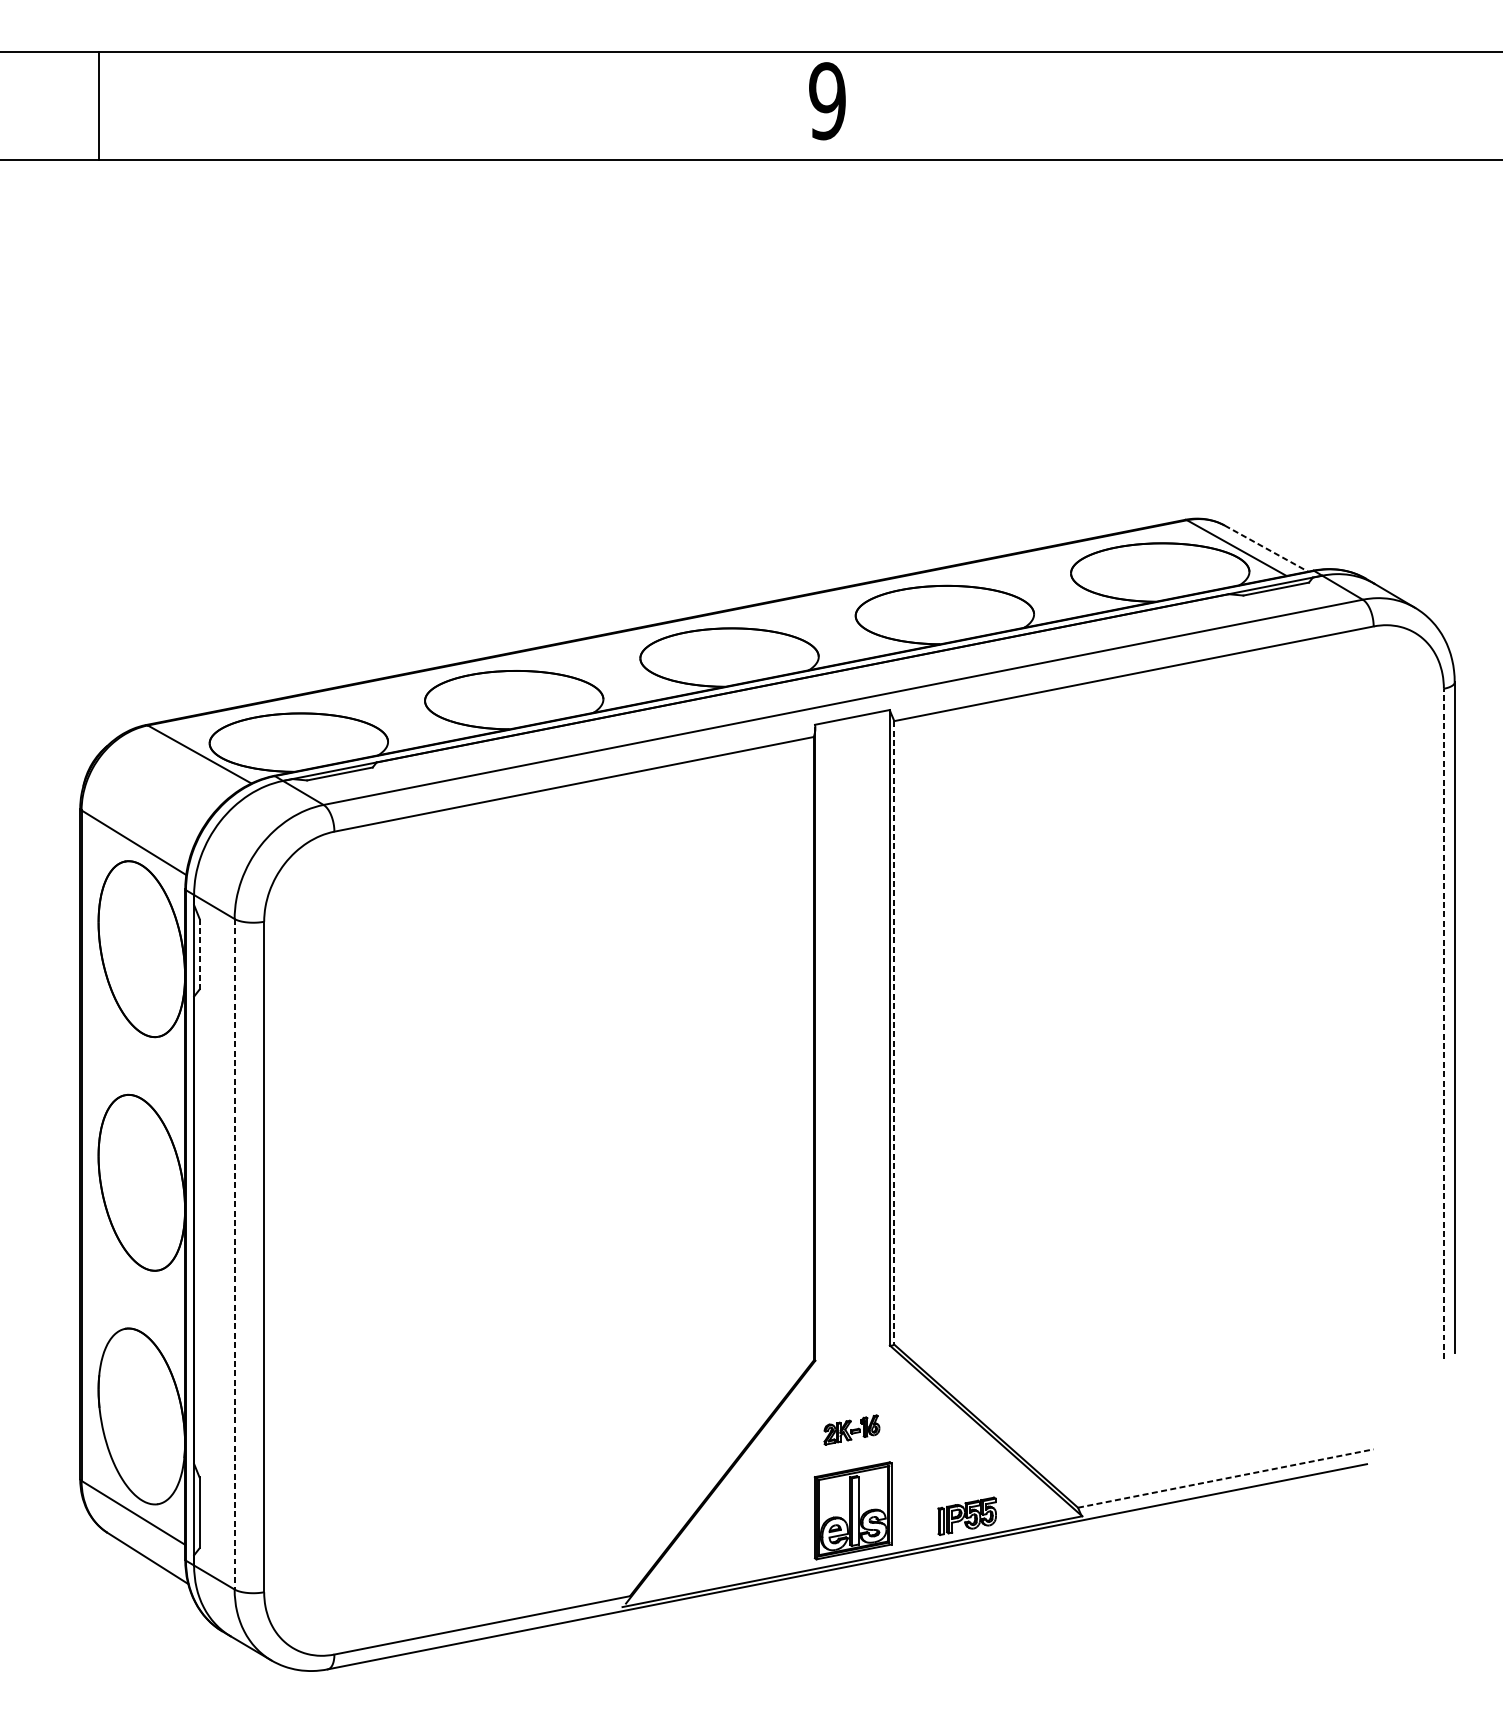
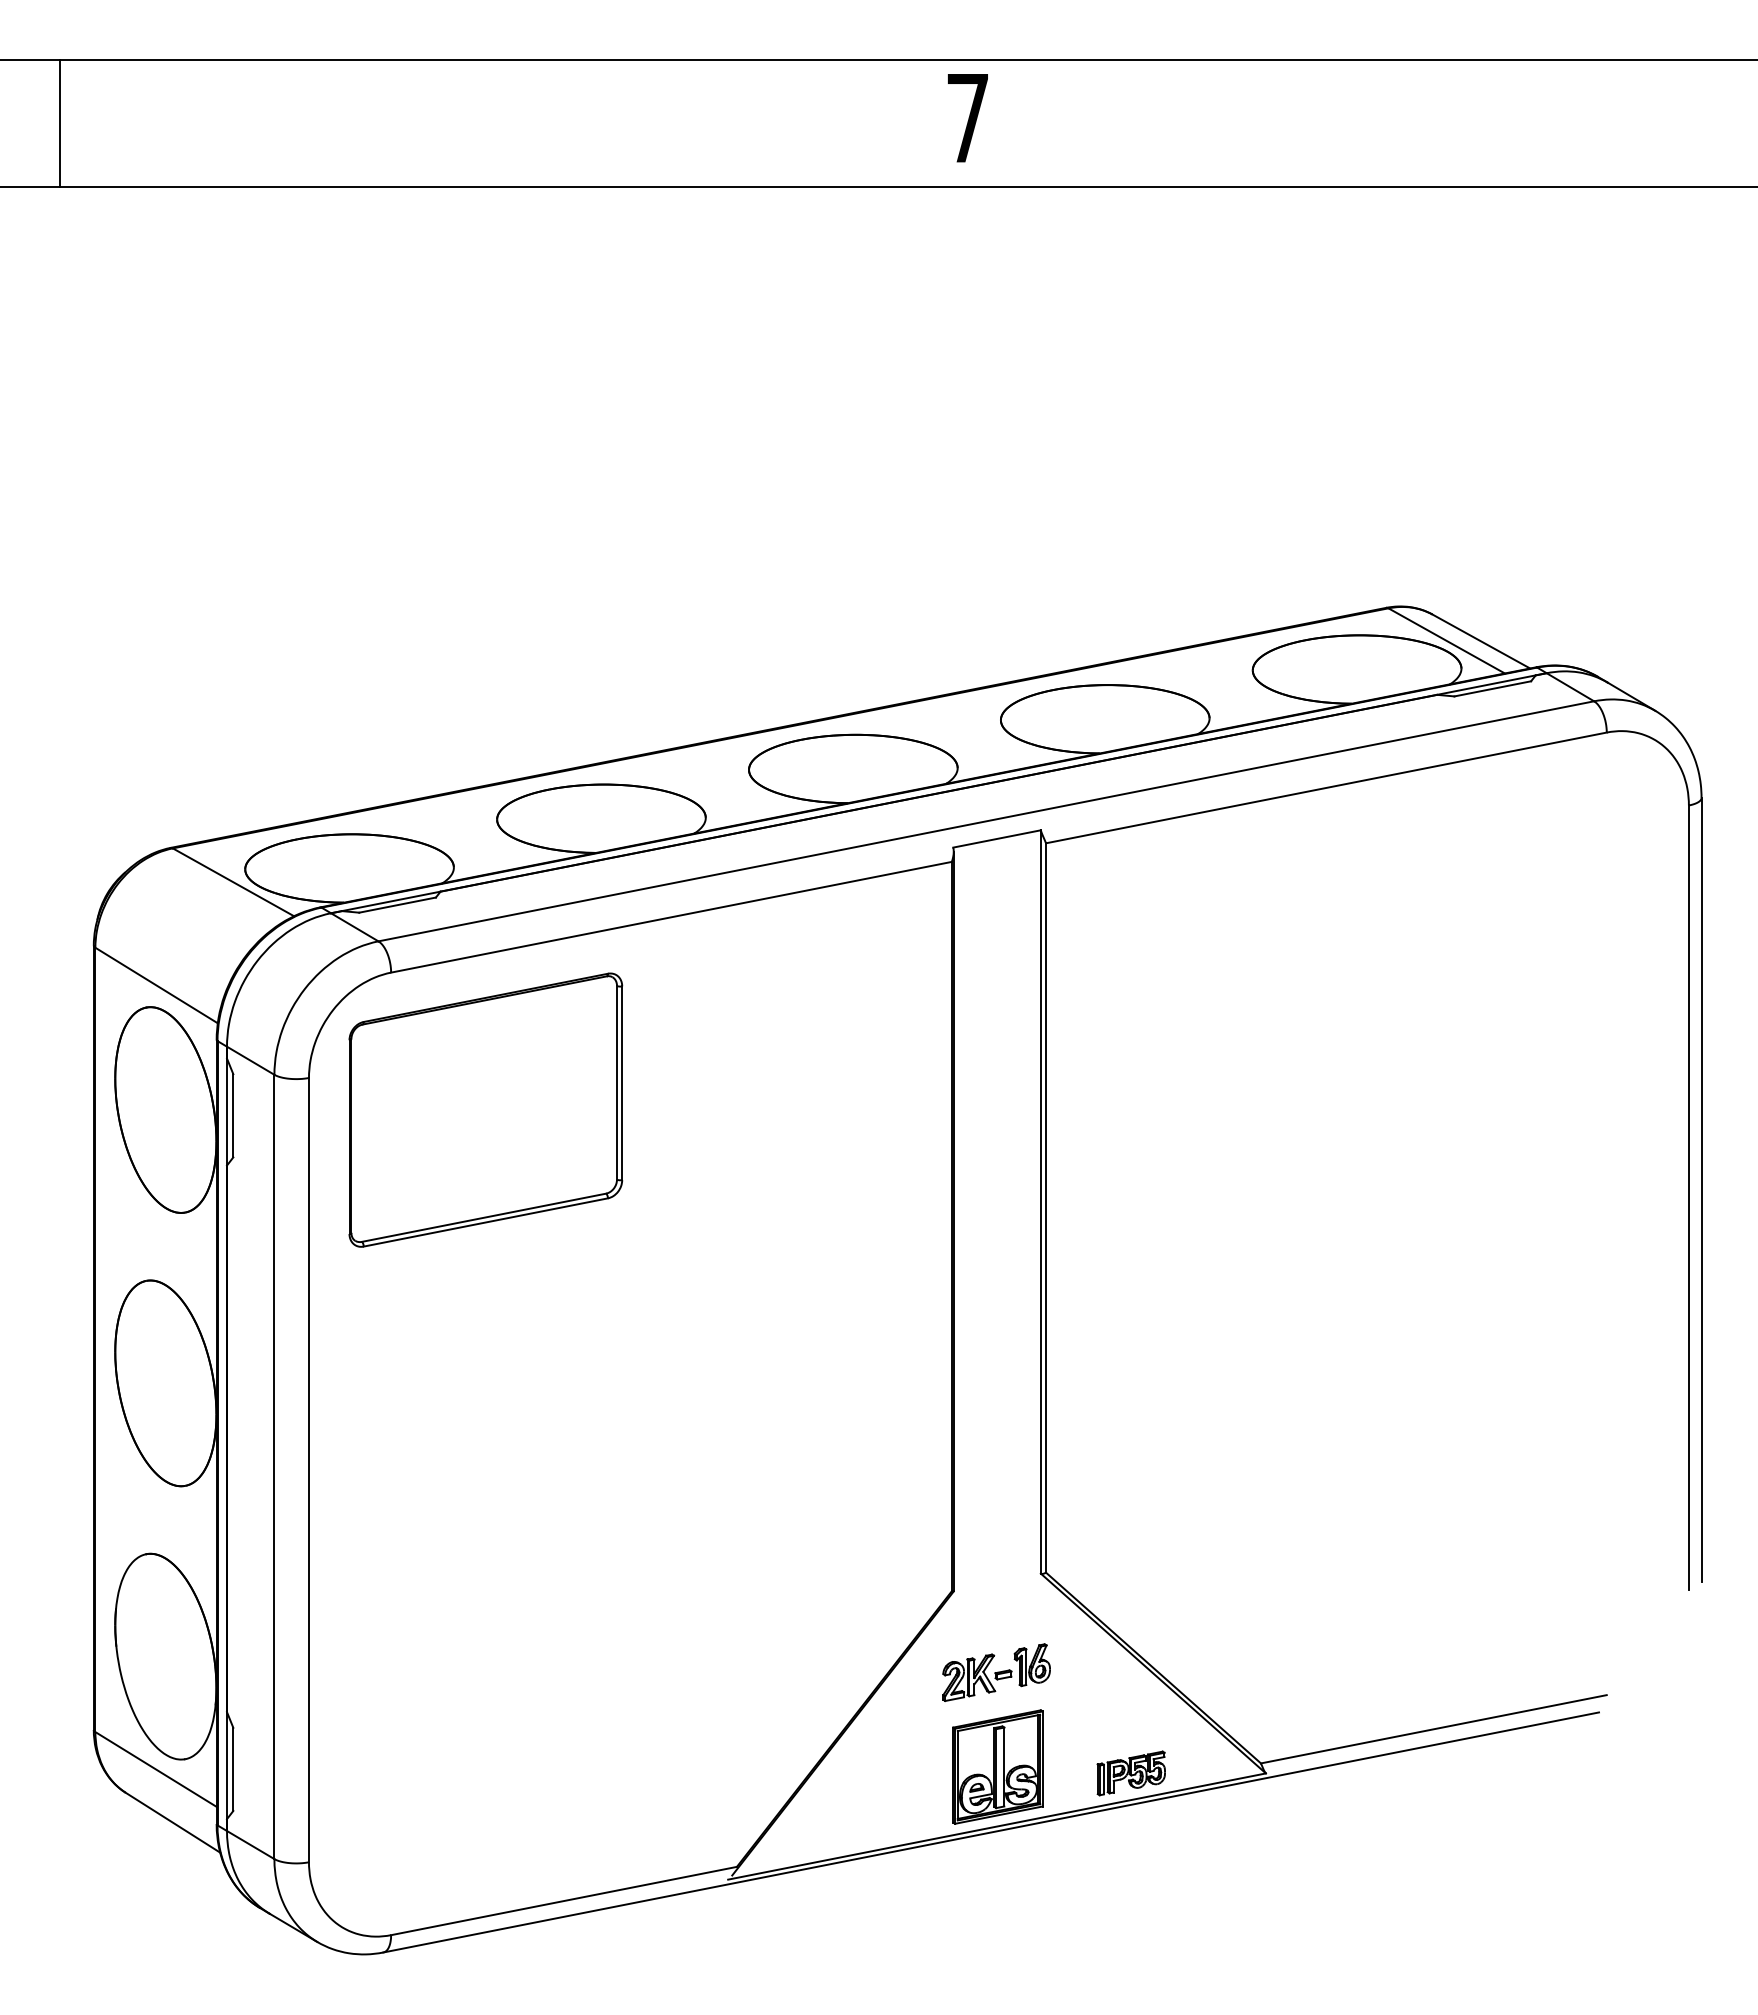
text: (827, 100) -> (967, 117), 9 -> 7
line: (98, 105) -> (59, 123), moved
line: (1266, 548) -> (1481, 641), dashed -> solid
part: (415, 948) -> (485, 1109), added
line: (199, 953) -> (233, 1115), dashed -> solid
line: (1443, 1023) -> (1688, 1197), dashed -> solid
line: (894, 1032) -> (1046, 1207), dashed -> solid
line: (234, 1254) -> (274, 1467), dashed -> solid
part: (851, 1430) -> (996, 1672), size x1.67
line: (1226, 1478) -> (1434, 1729), dashed -> solid

